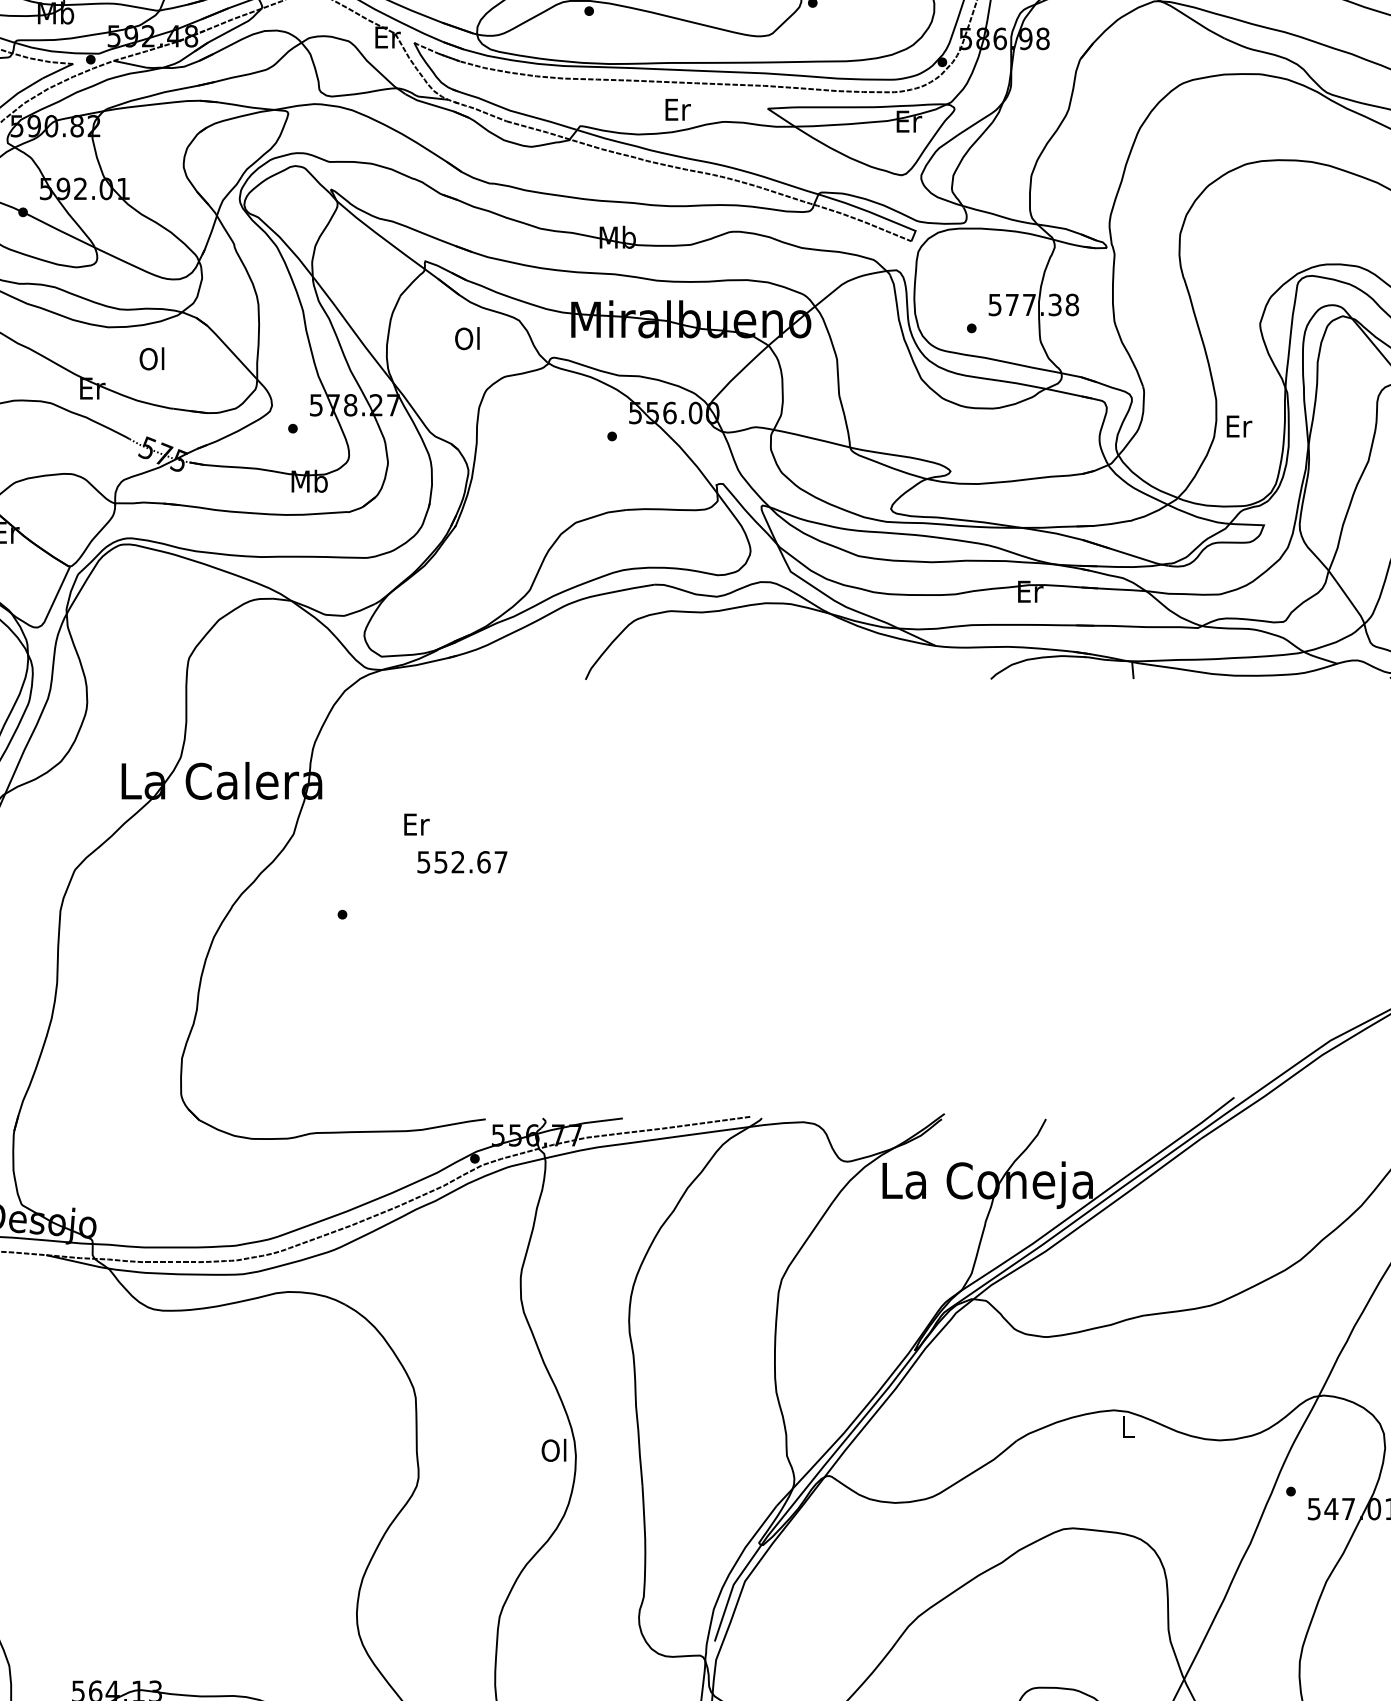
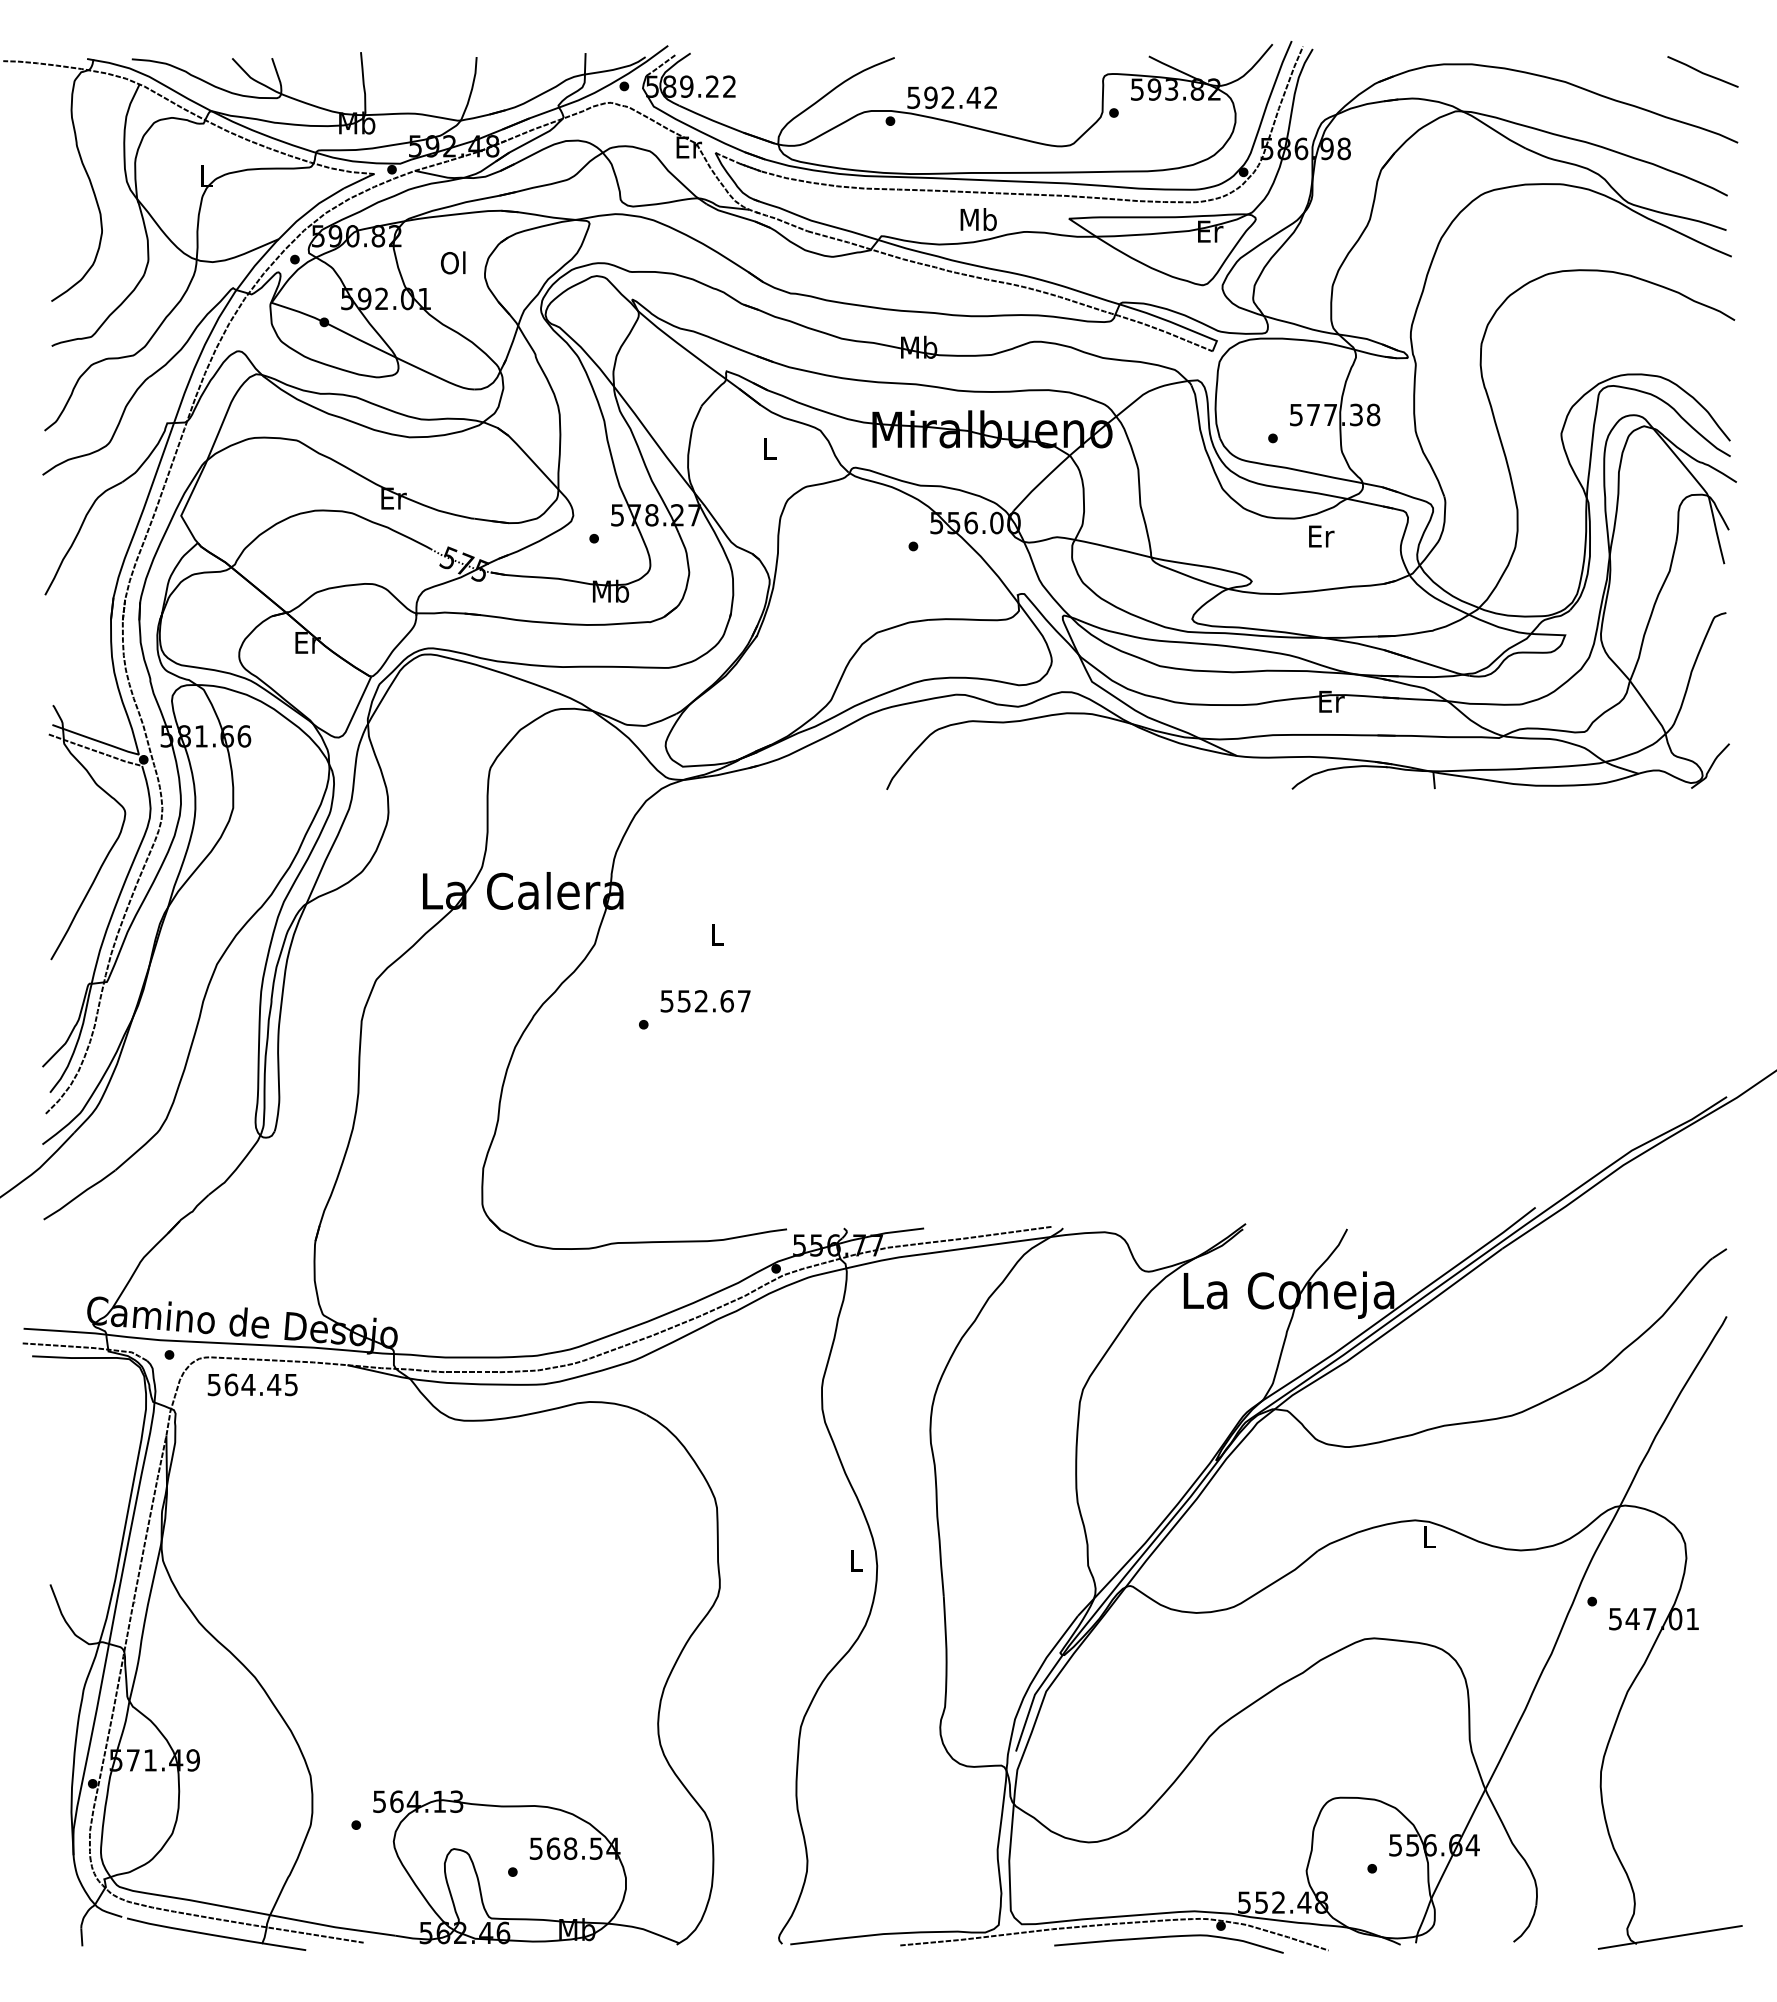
text: (677, 109) -> (978, 219), Er -> Mb
text: (467, 338) -> (768, 448), Ol -> L
text: (152, 358) -> (453, 262), moved
text: (1239, 426) -> (1321, 536), moved
text: (416, 824) -> (717, 934), Er -> L
text: (462, 862) -> (705, 1001), moved
text: (554, 1449) -> (855, 1559), Ol -> L

